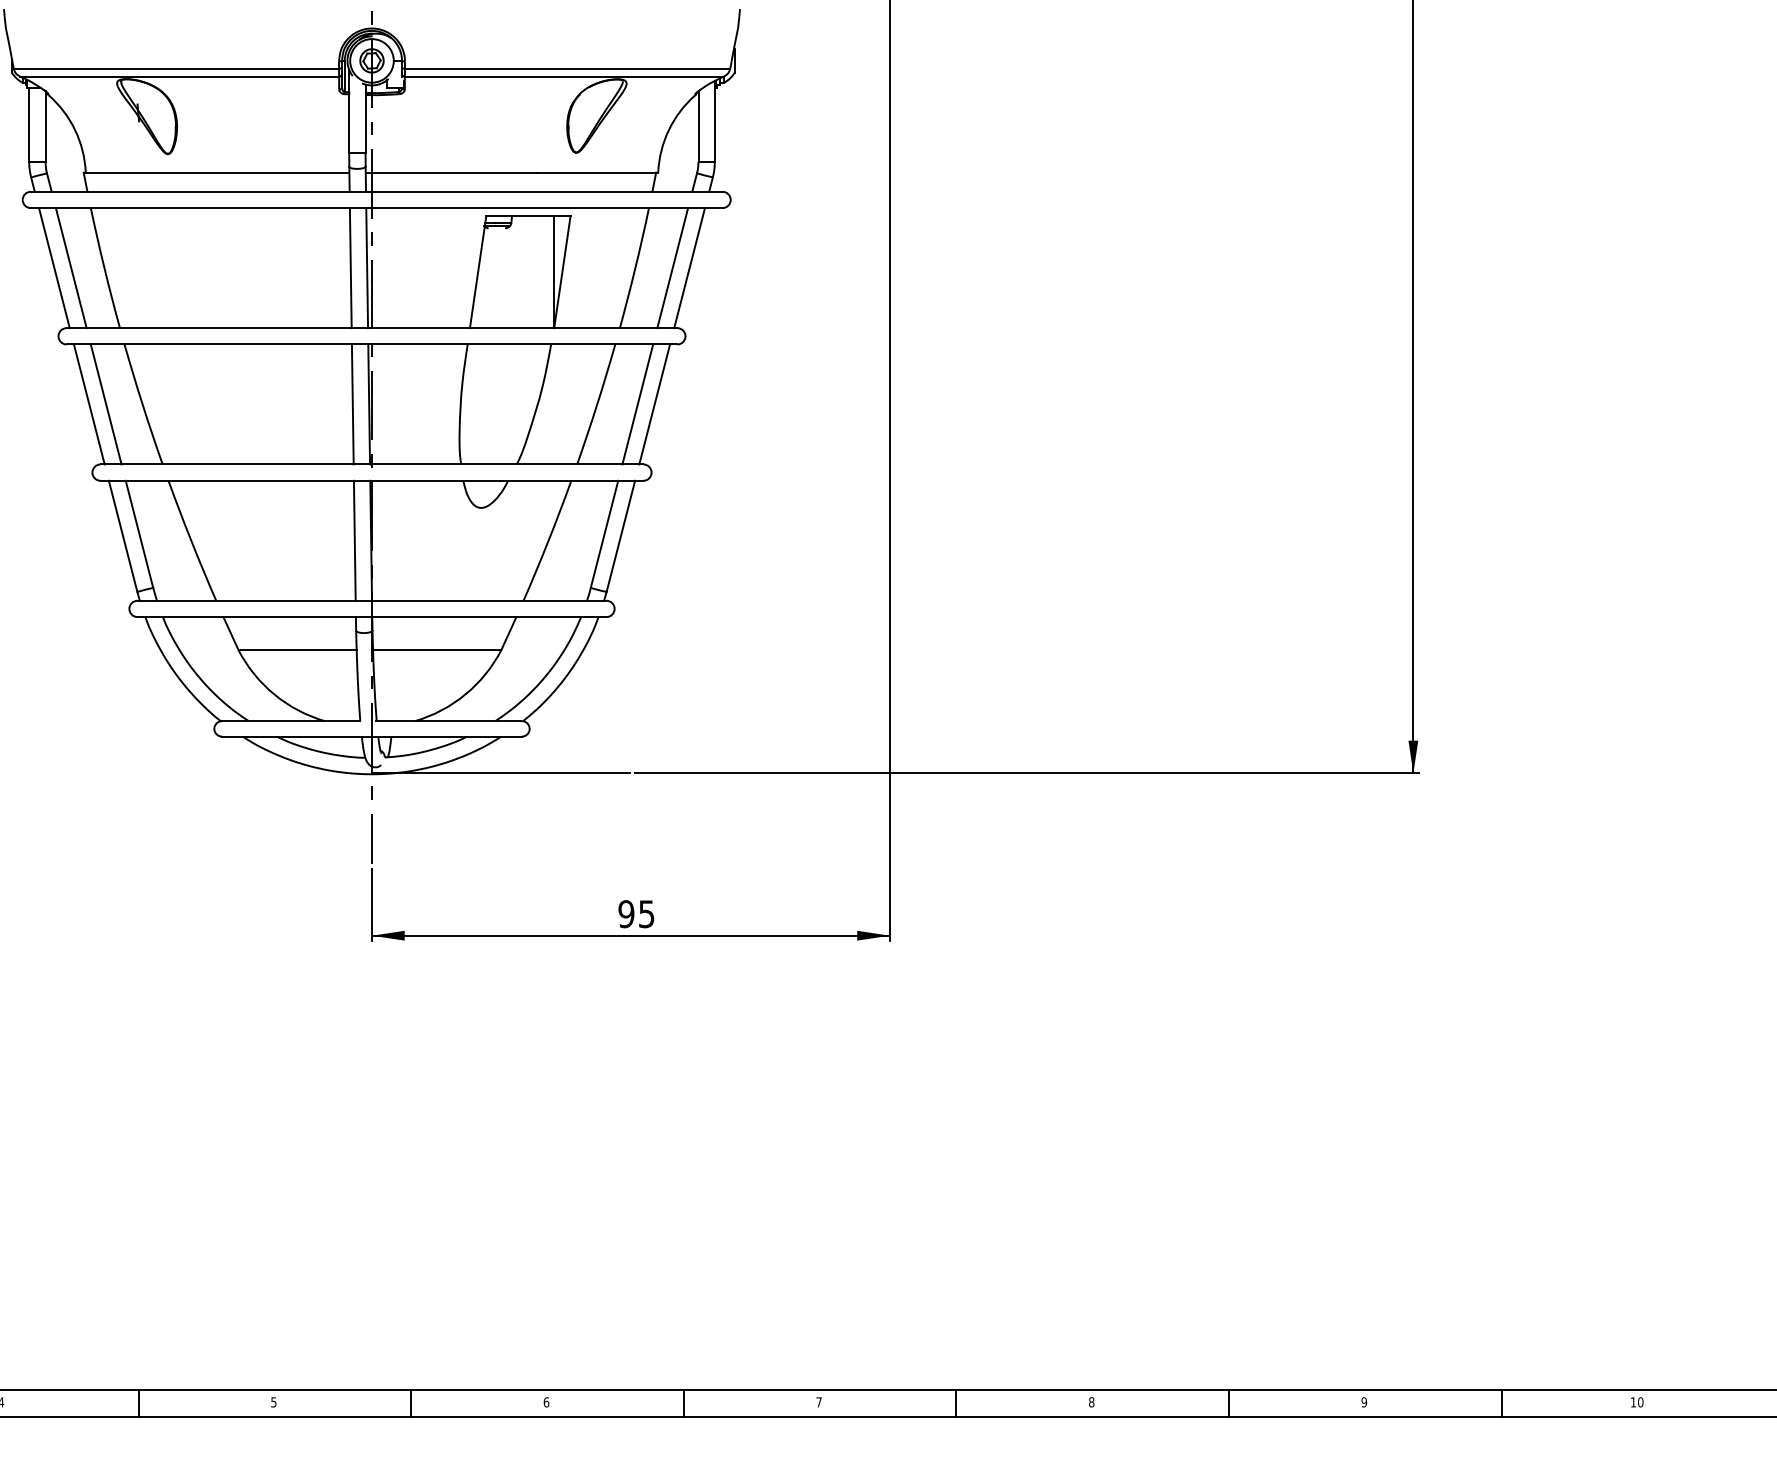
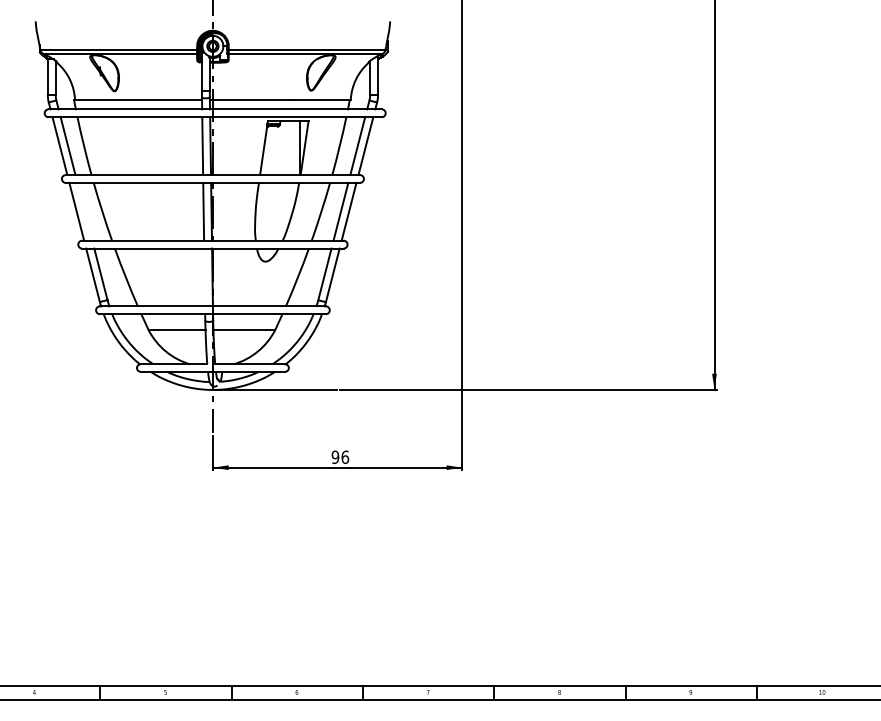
line: (105, 403) -> (84, 211), removed
line: (354, 540) -> (204, 277), removed
text: (647, 914) -> (345, 457), 95 -> 96

